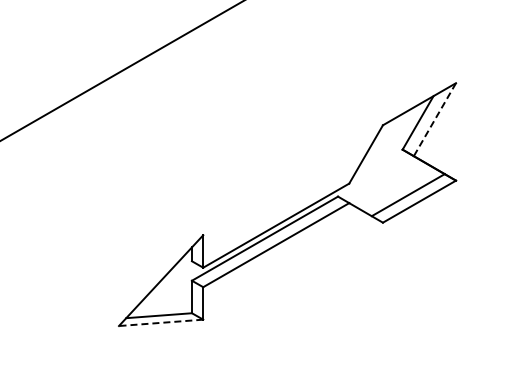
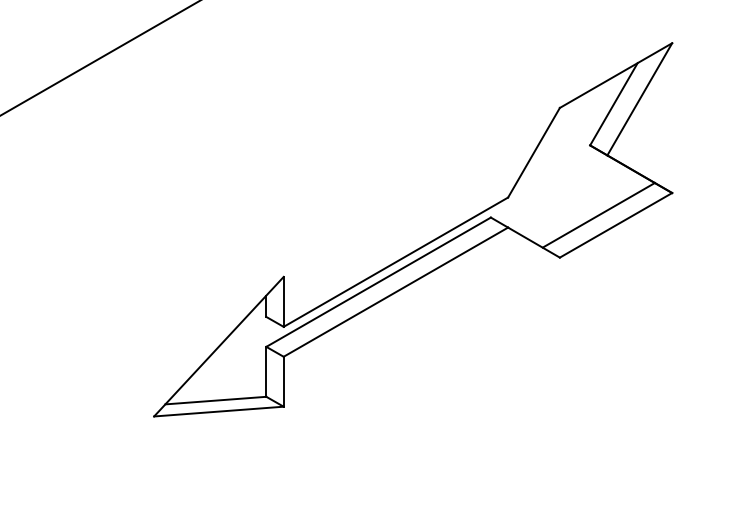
line: (434, 120) -> (639, 100), dashed -> solid
line: (160, 322) -> (217, 411), dashed -> solid

